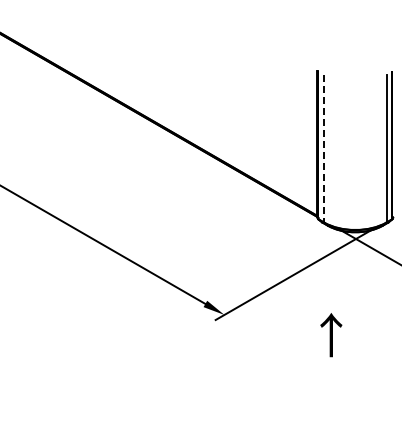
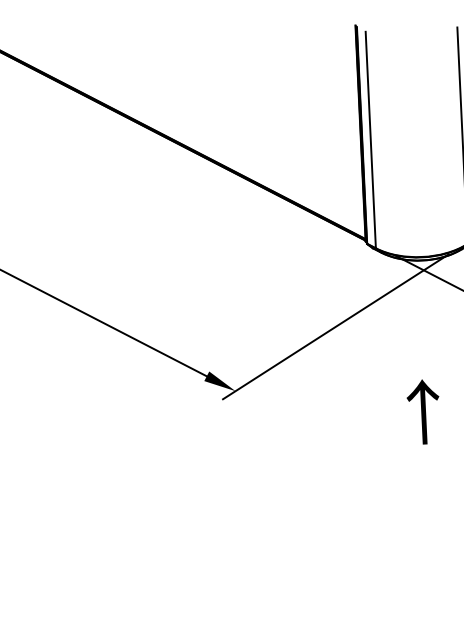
line: (324, 148) -> (371, 139), dashed -> solid
text: (331, 335) -> (423, 412), moved

